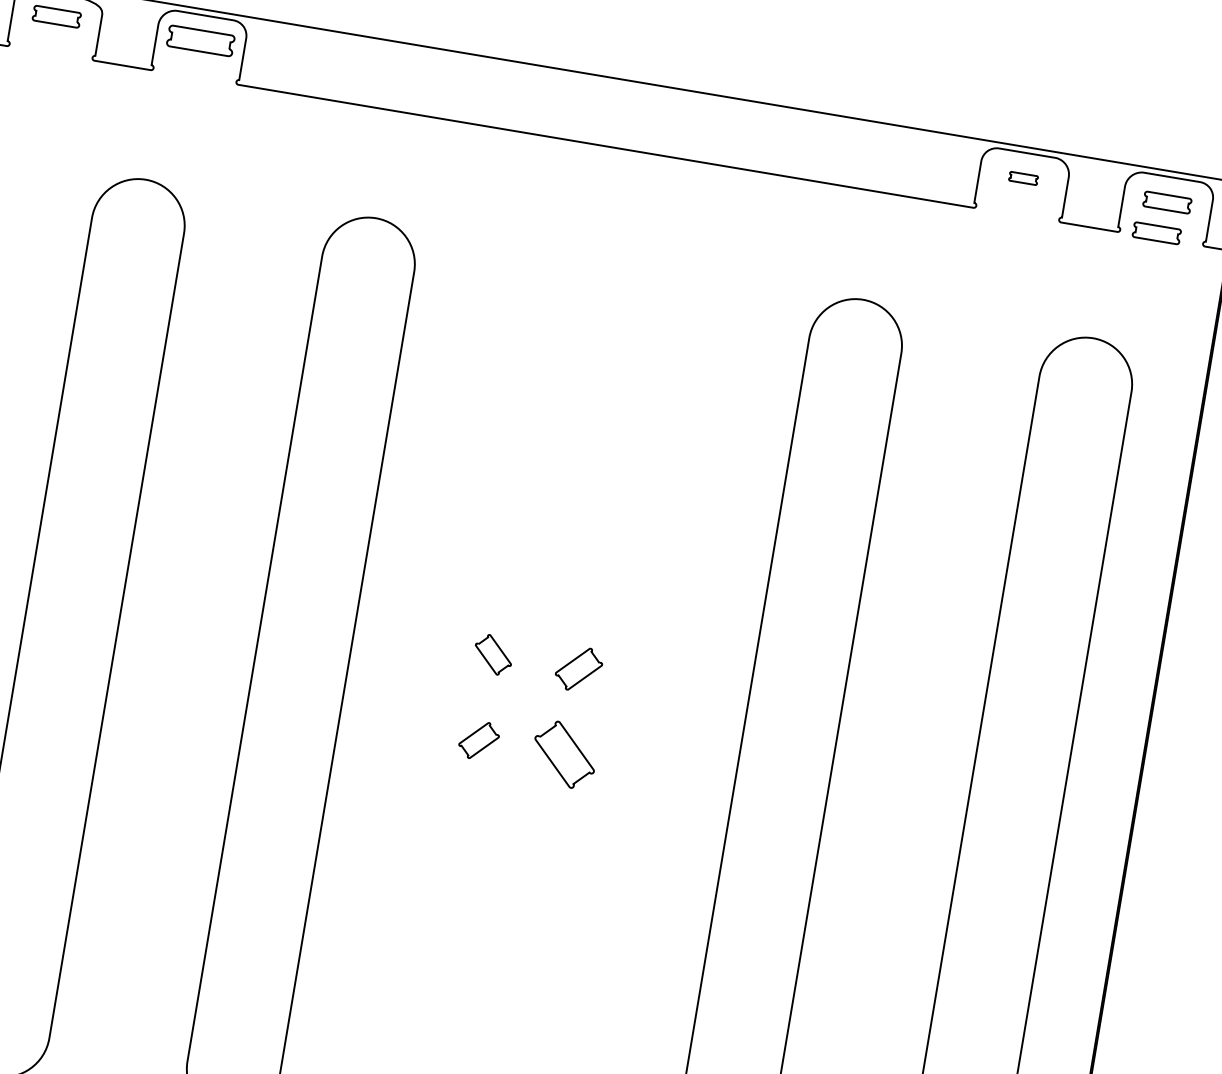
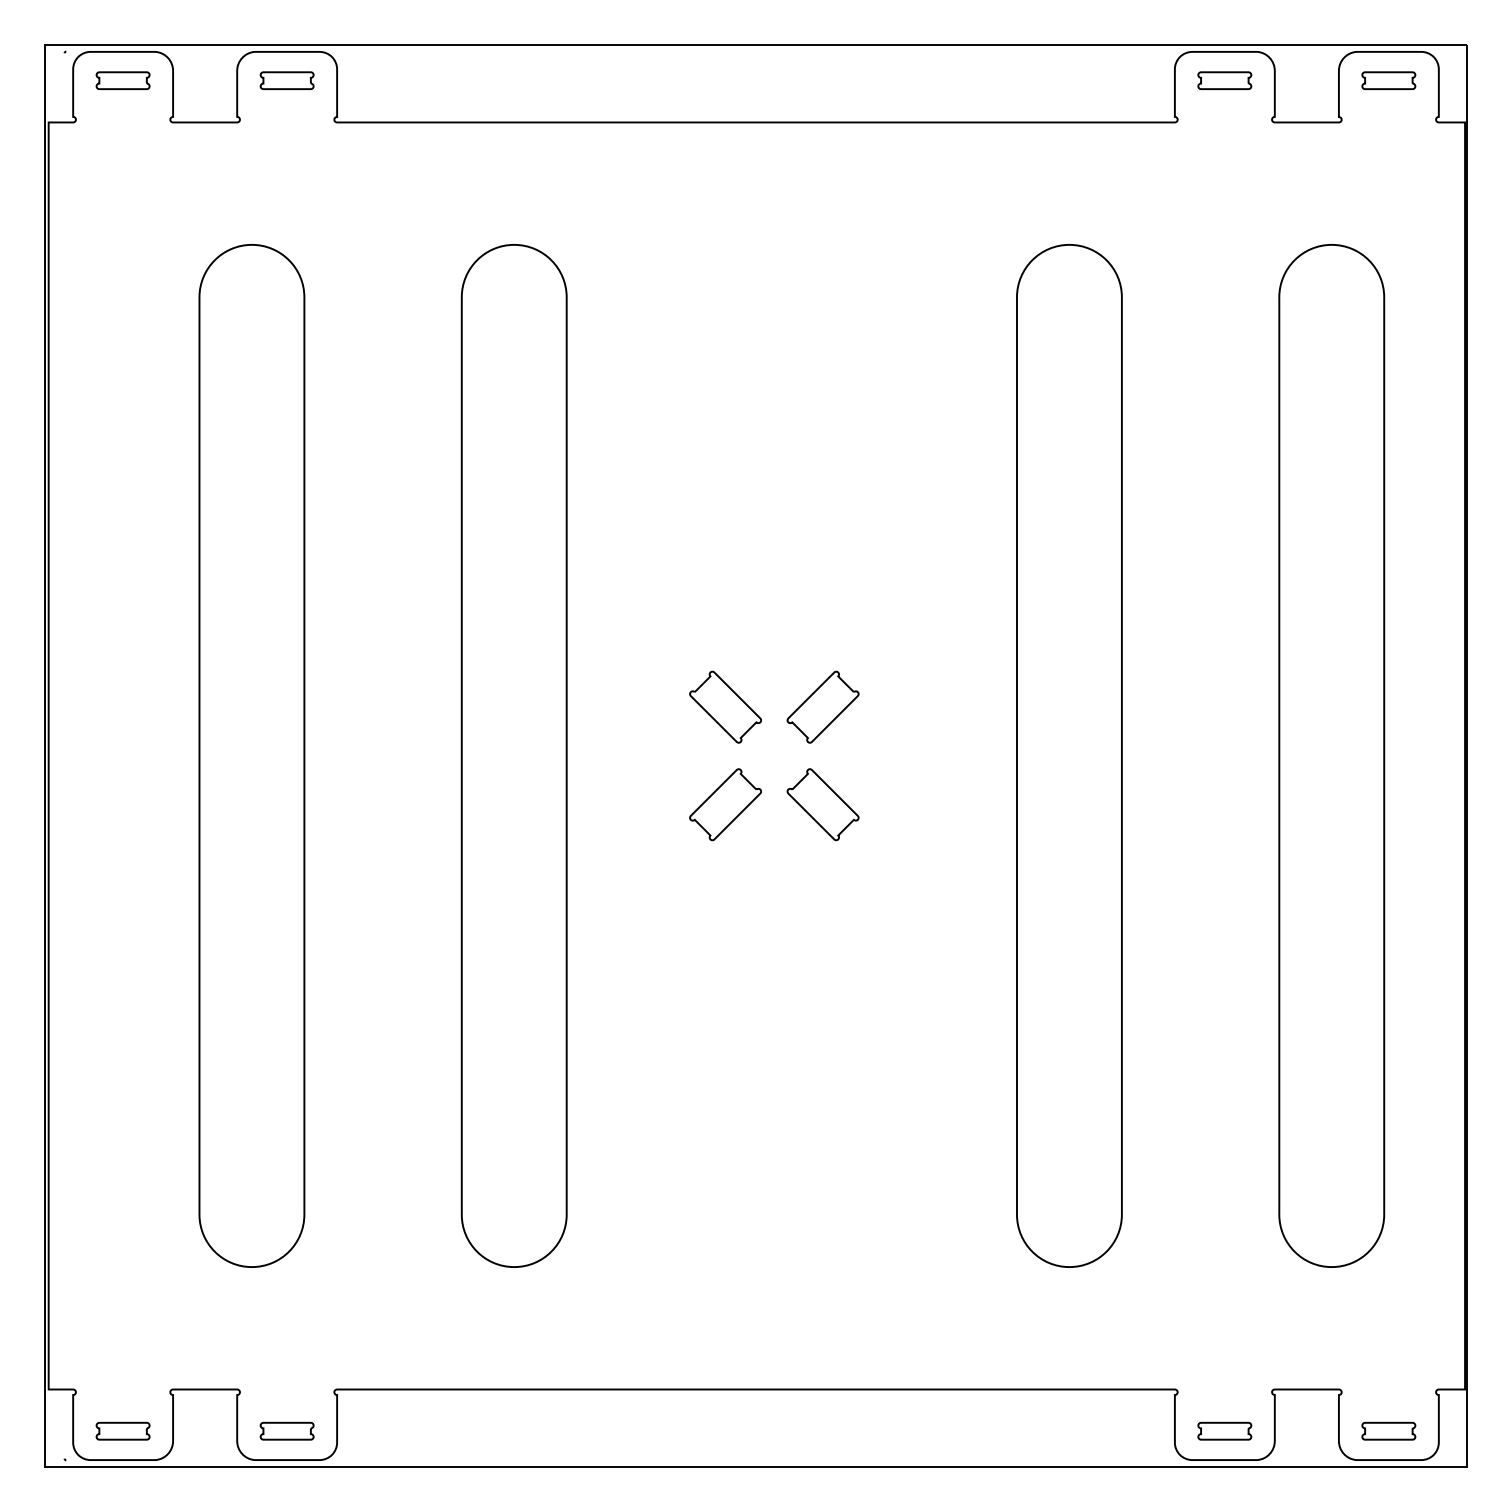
part: (200, 40) -> (286, 80), size x0.71
part: (1023, 178) -> (1224, 80), size x1.67
part: (1156, 233) -> (1382, 116), removed
part: (493, 654) -> (725, 706), size x1.67
part: (578, 668) -> (822, 706), size x1.43
part: (479, 740) -> (725, 804), size x1.67

